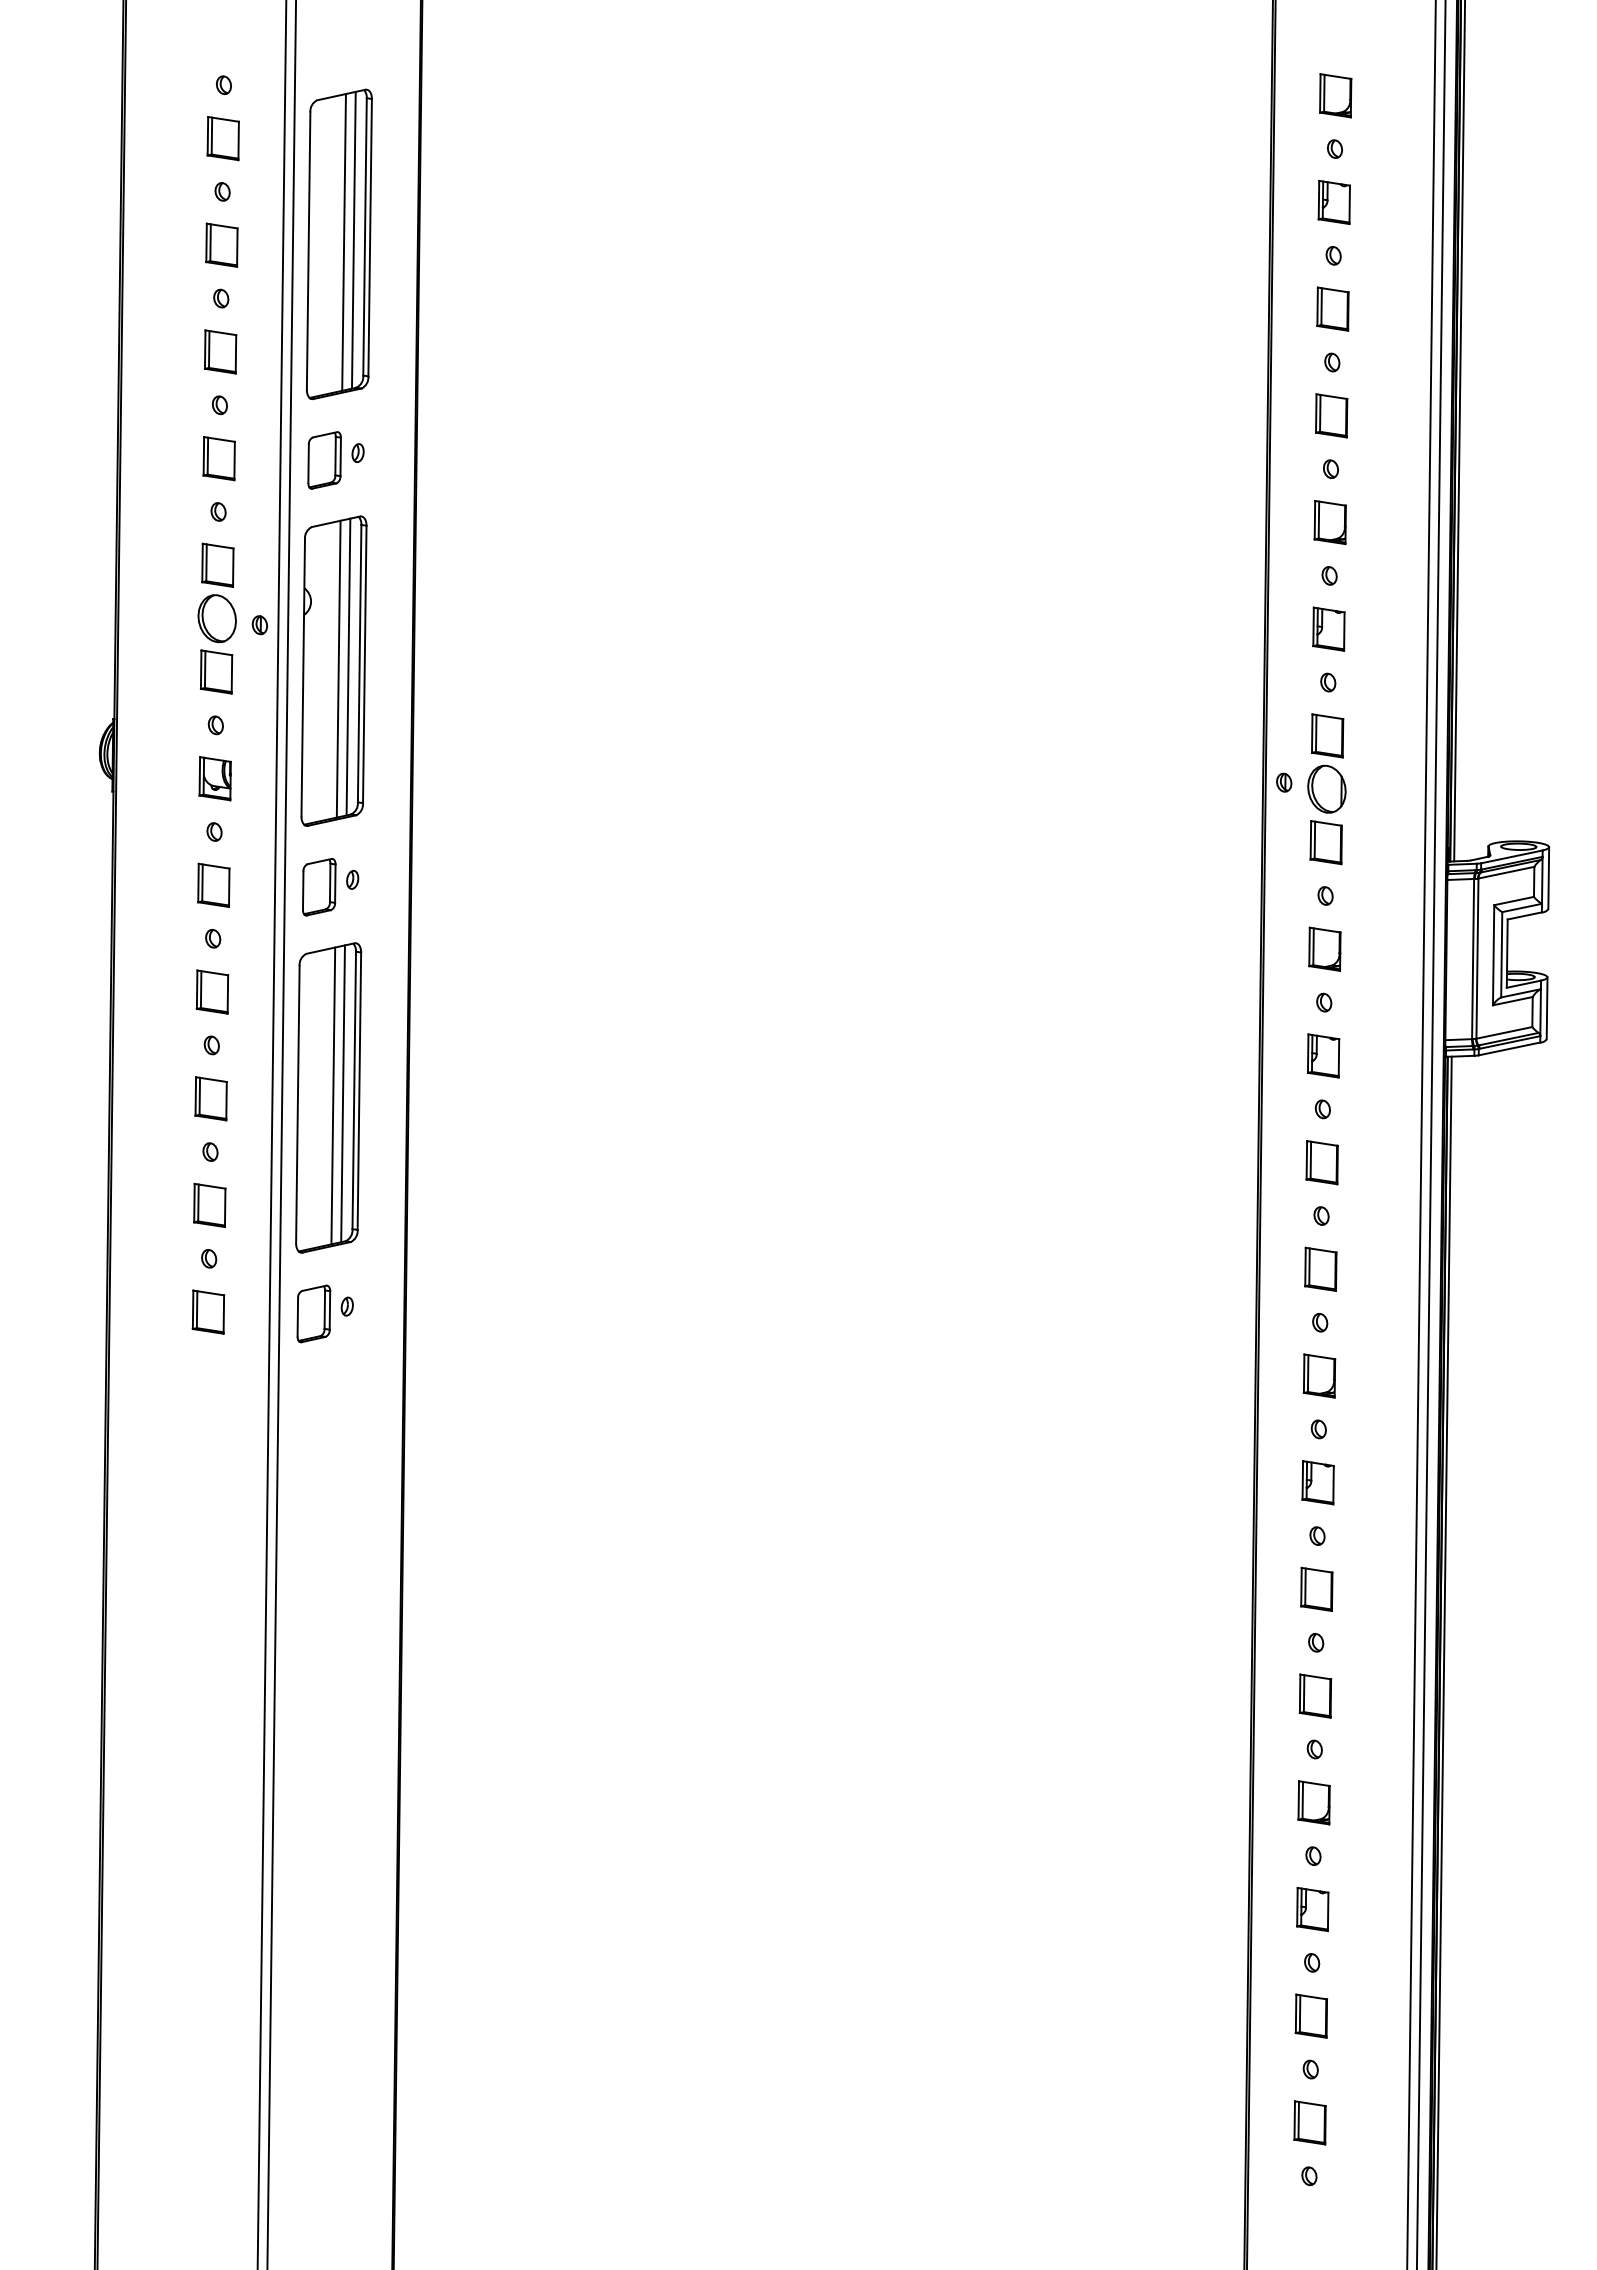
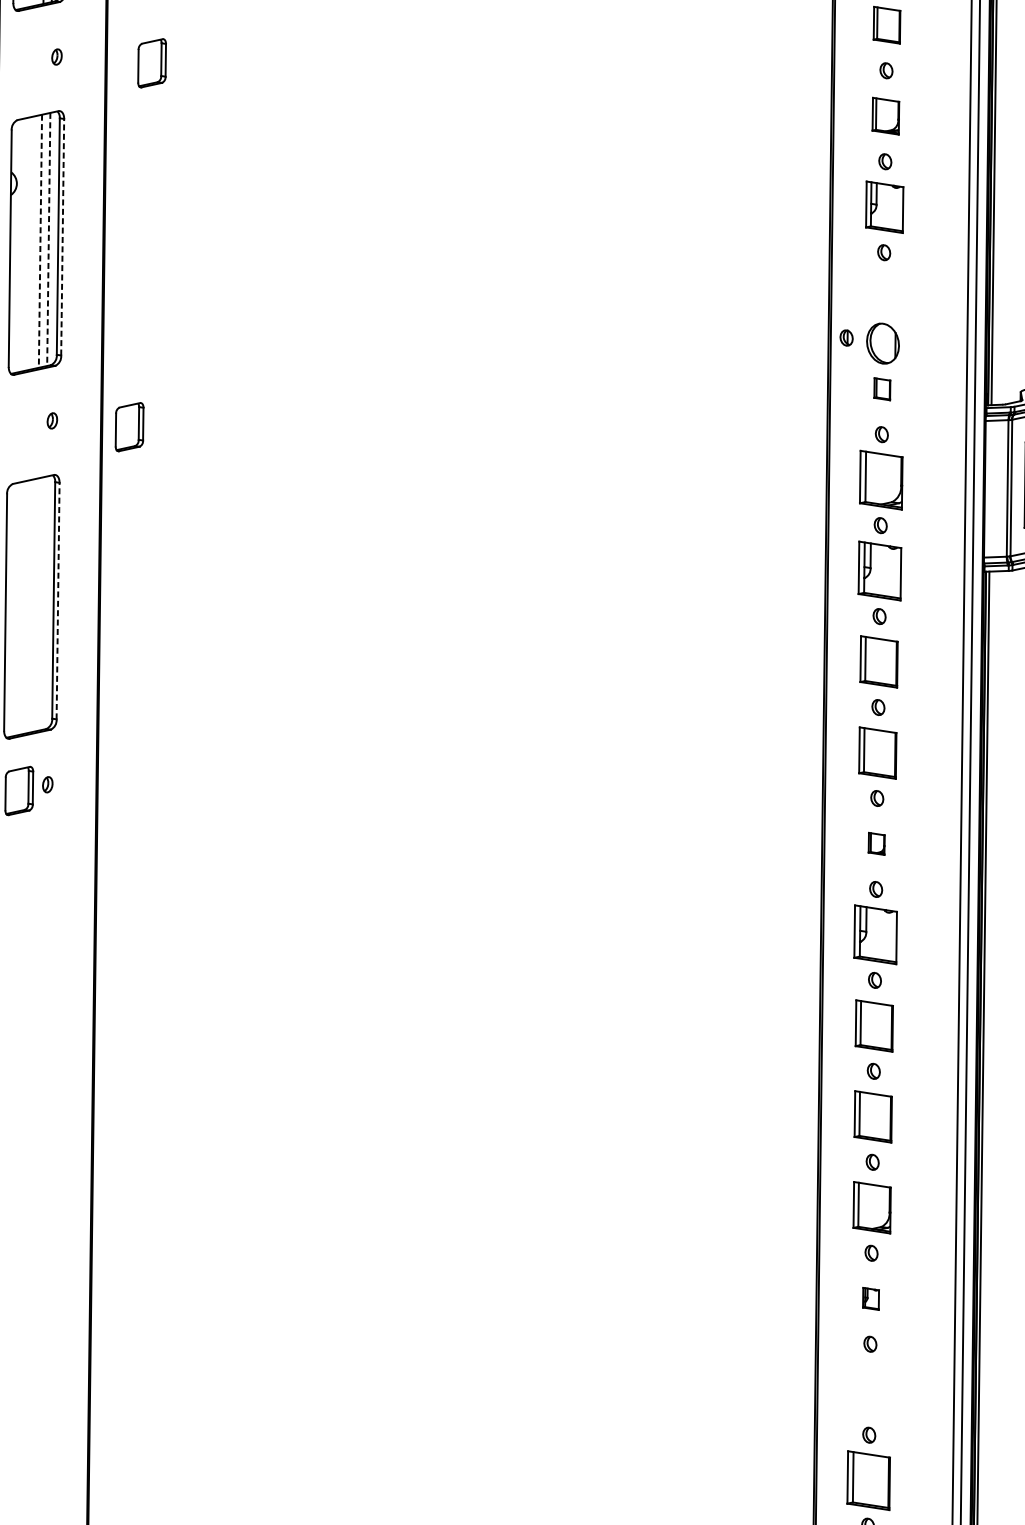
part: (324, 460) -> (151, 63), moved
part: (1328, 628) -> (884, 206), size x1.4
line: (364, 664) -> (62, 237), solid -> dashed
line: (348, 667) -> (48, 239), solid -> dashed
line: (338, 669) -> (40, 241), solid -> dashed
part: (1327, 735) -> (883, 297), removed
part: (1325, 842) -> (881, 389), size x0.6
part: (319, 887) -> (129, 427), moved
part: (1324, 948) -> (880, 479), size x1.6
part: (1323, 1055) -> (880, 570), size x1.6
line: (359, 1091) -> (58, 601), solid -> dashed
line: (342, 1093) -> (43, 603), removed
line: (333, 1095) -> (36, 604), removed
part: (1321, 1162) -> (878, 661), size x1.4
part: (1320, 1268) -> (877, 752), size x1.4
part: (1319, 1375) -> (876, 843), size x0.6
part: (1317, 1482) -> (874, 934), size x1.6
part: (1316, 1588) -> (874, 1025), size x1.4
part: (1315, 1695) -> (873, 1116), size x1.4
part: (1313, 1802) -> (871, 1207), size x1.4
part: (1312, 1909) -> (870, 1298), size x0.6
part: (1310, 2015) -> (869, 1389), removed
part: (1309, 2122) -> (868, 1480), size x1.6

